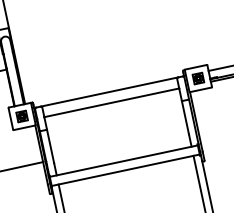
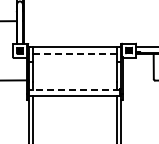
line: (110, 102) -> (74, 53), solid -> dashed
line: (123, 160) -> (74, 89), solid -> dashed

